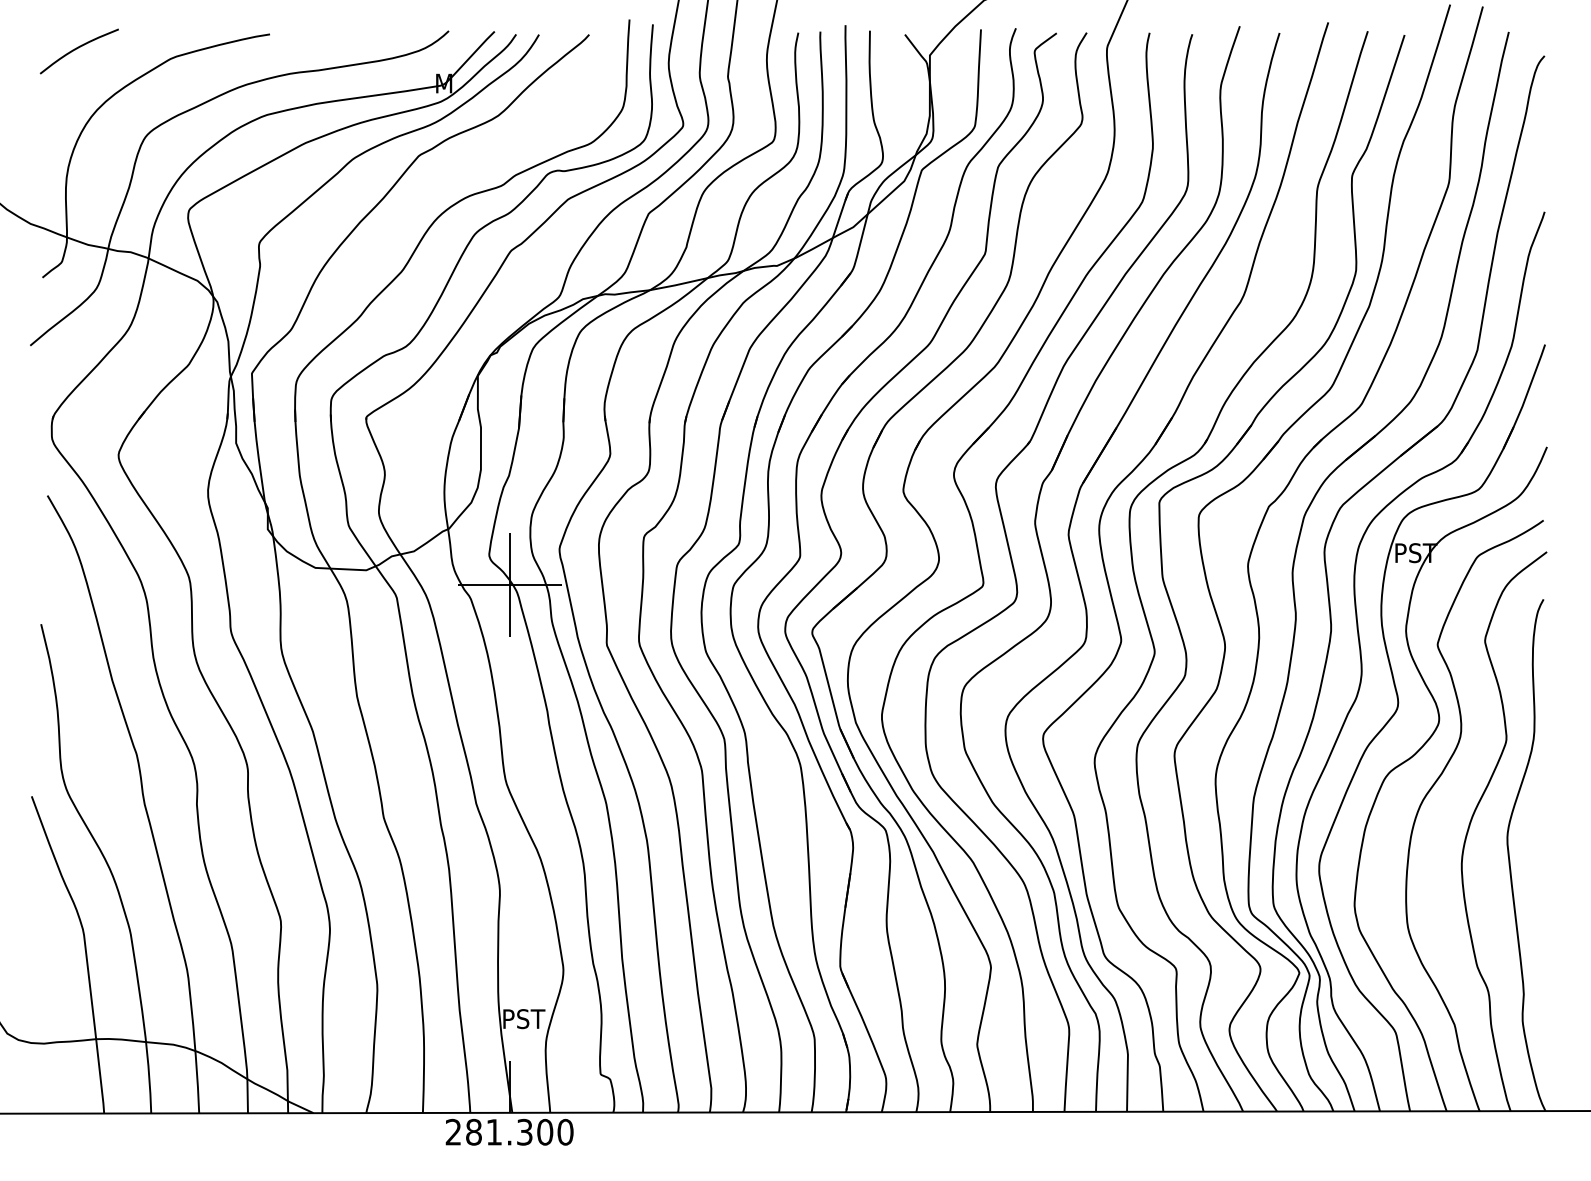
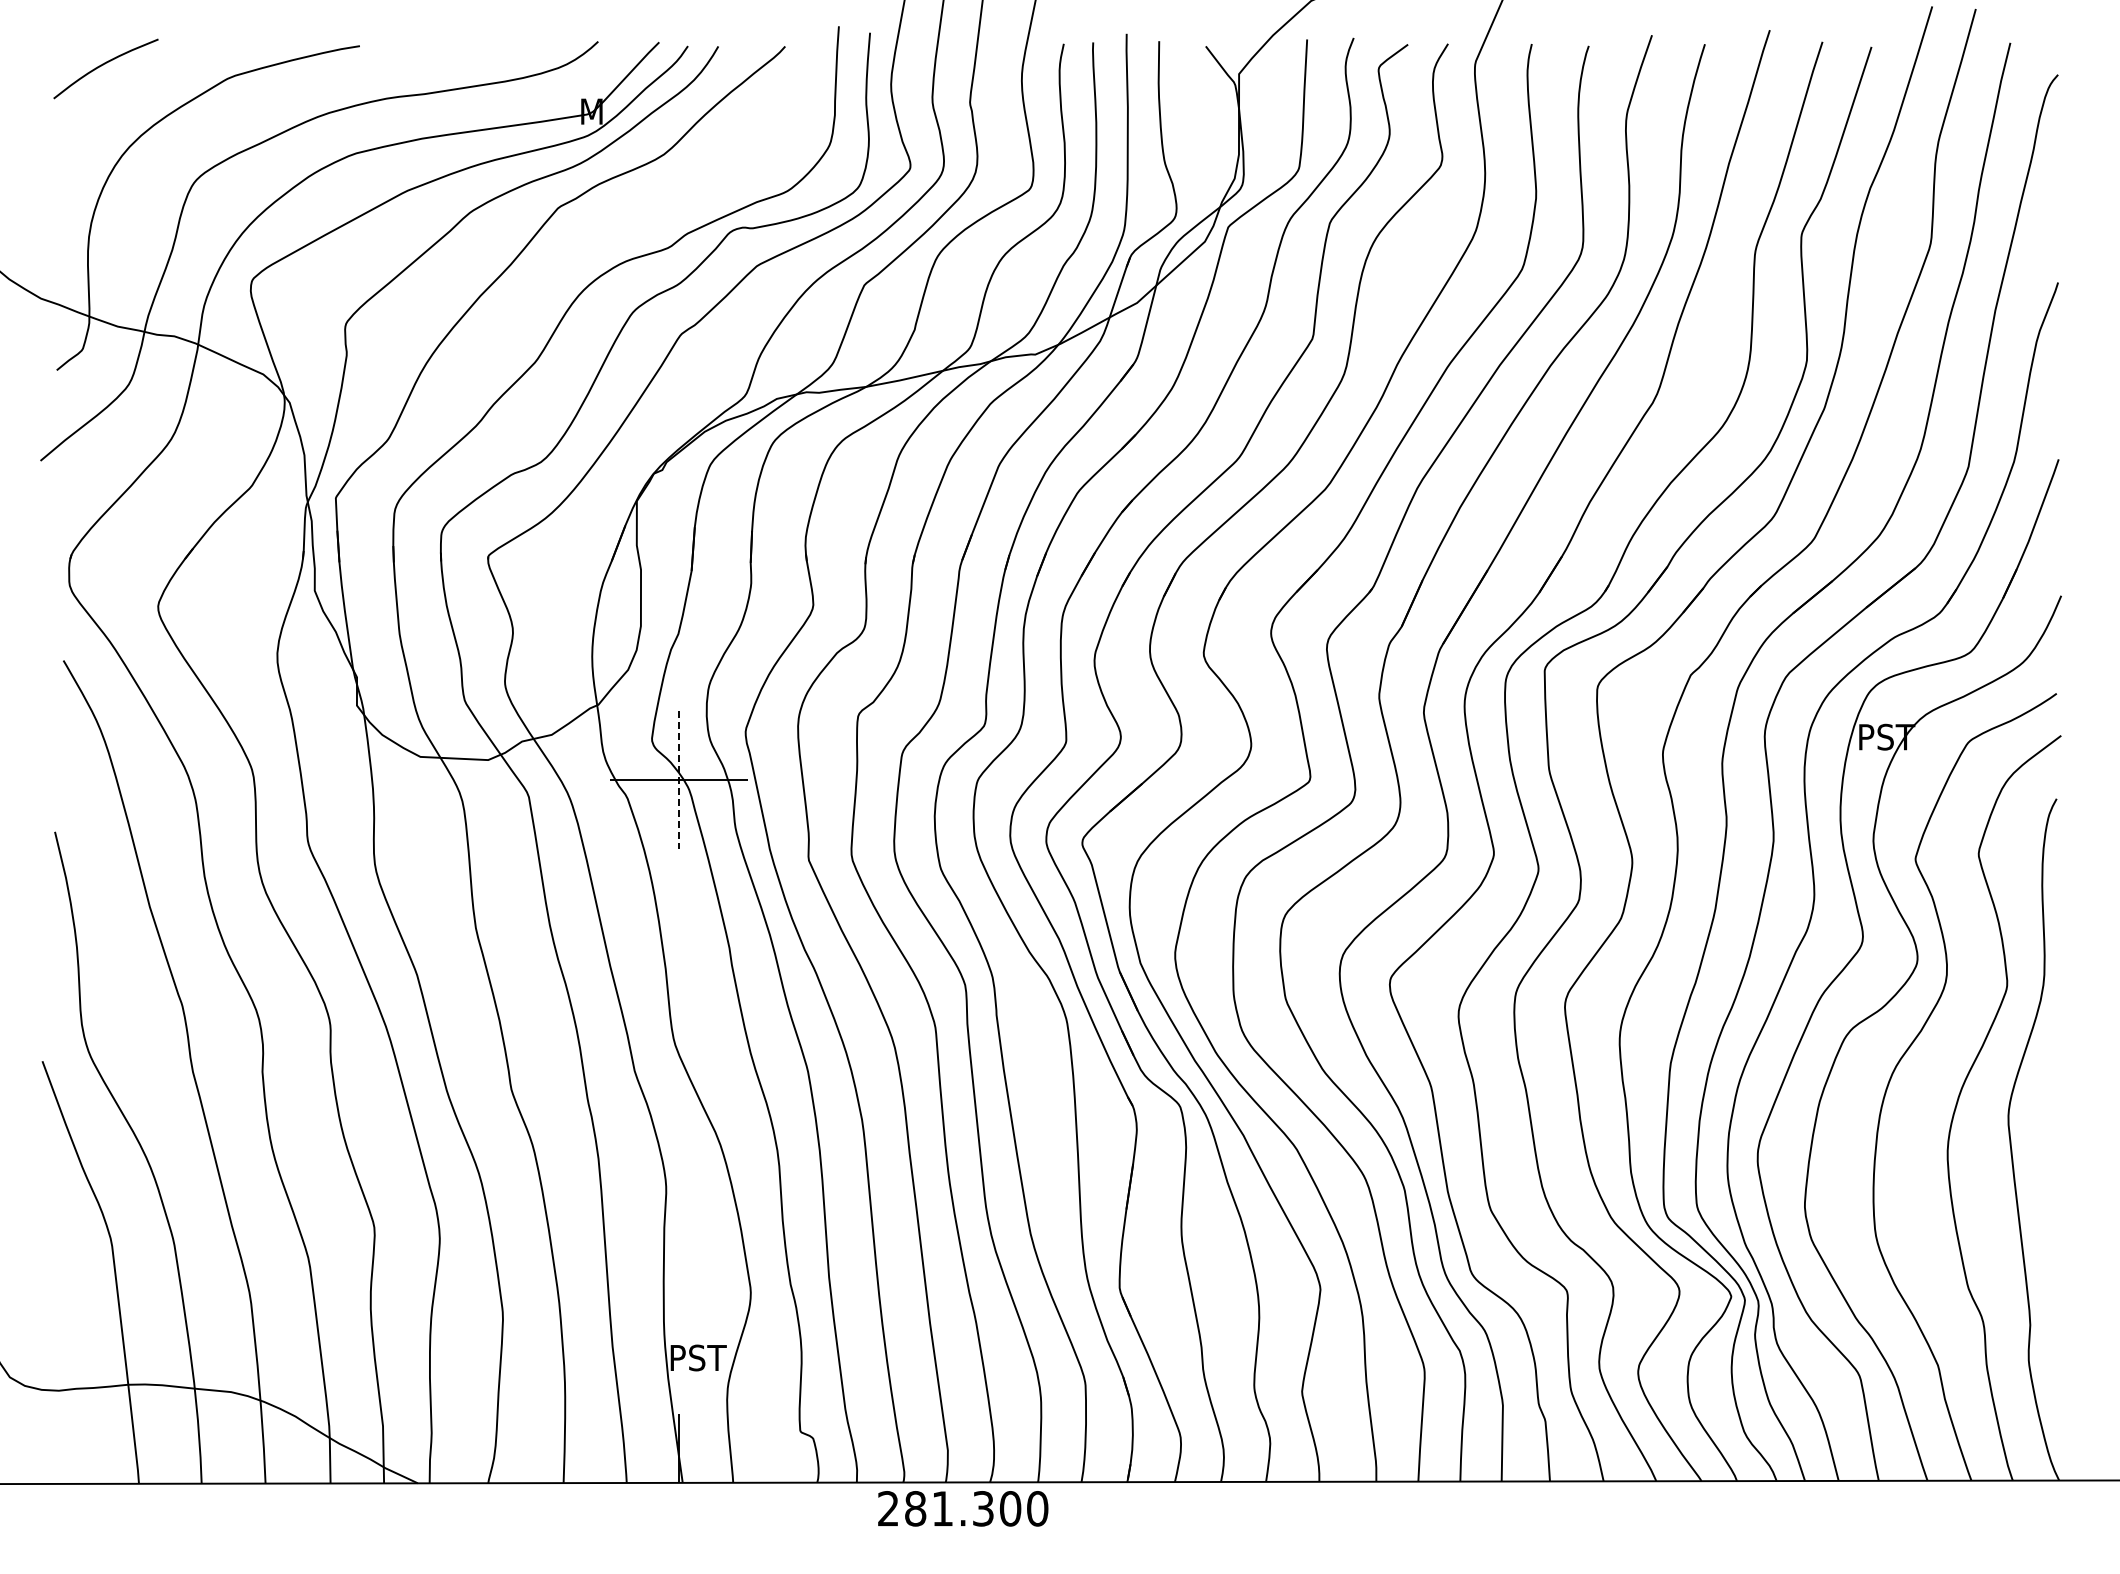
line: (509, 585) -> (679, 780), solid -> dashed
text: (509, 1132) -> (963, 1508), moved

